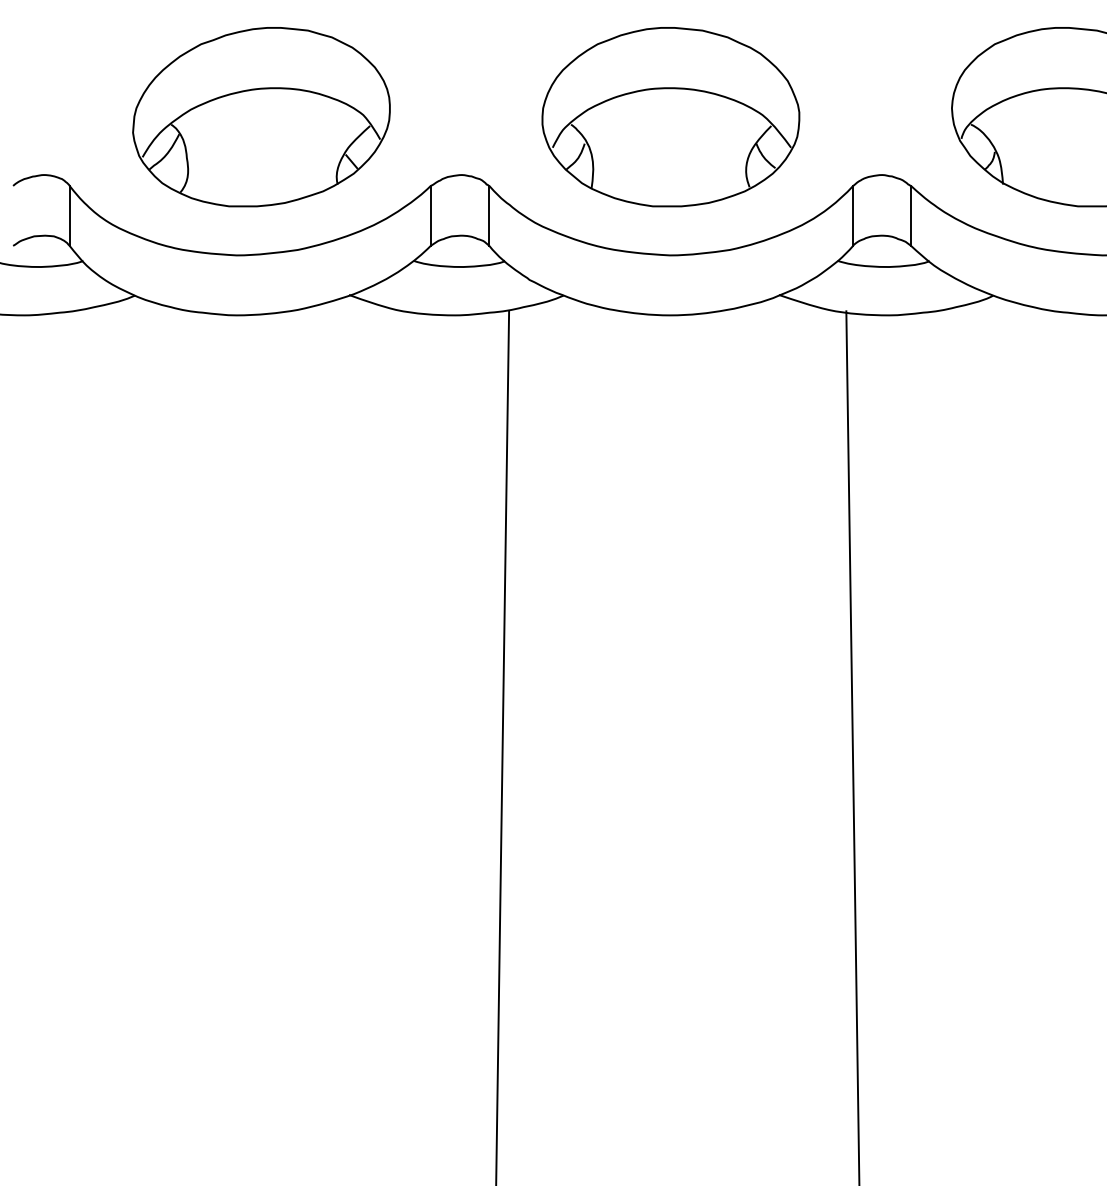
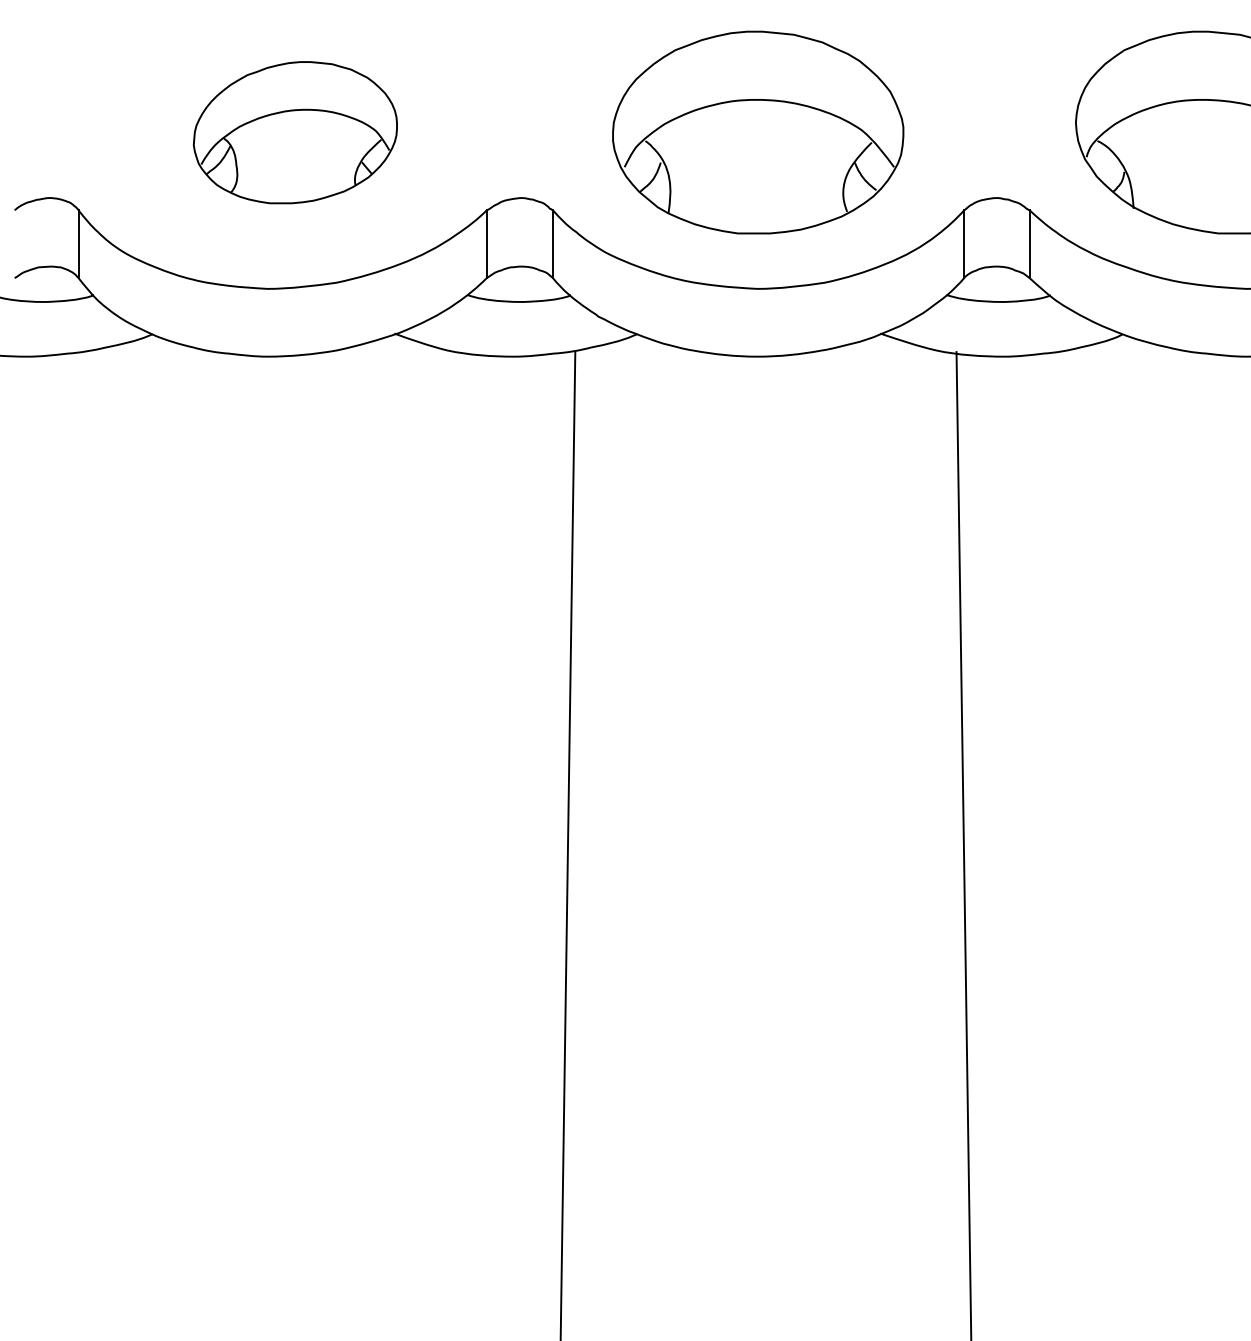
part: (261, 117) -> (295, 132), size x0.7

